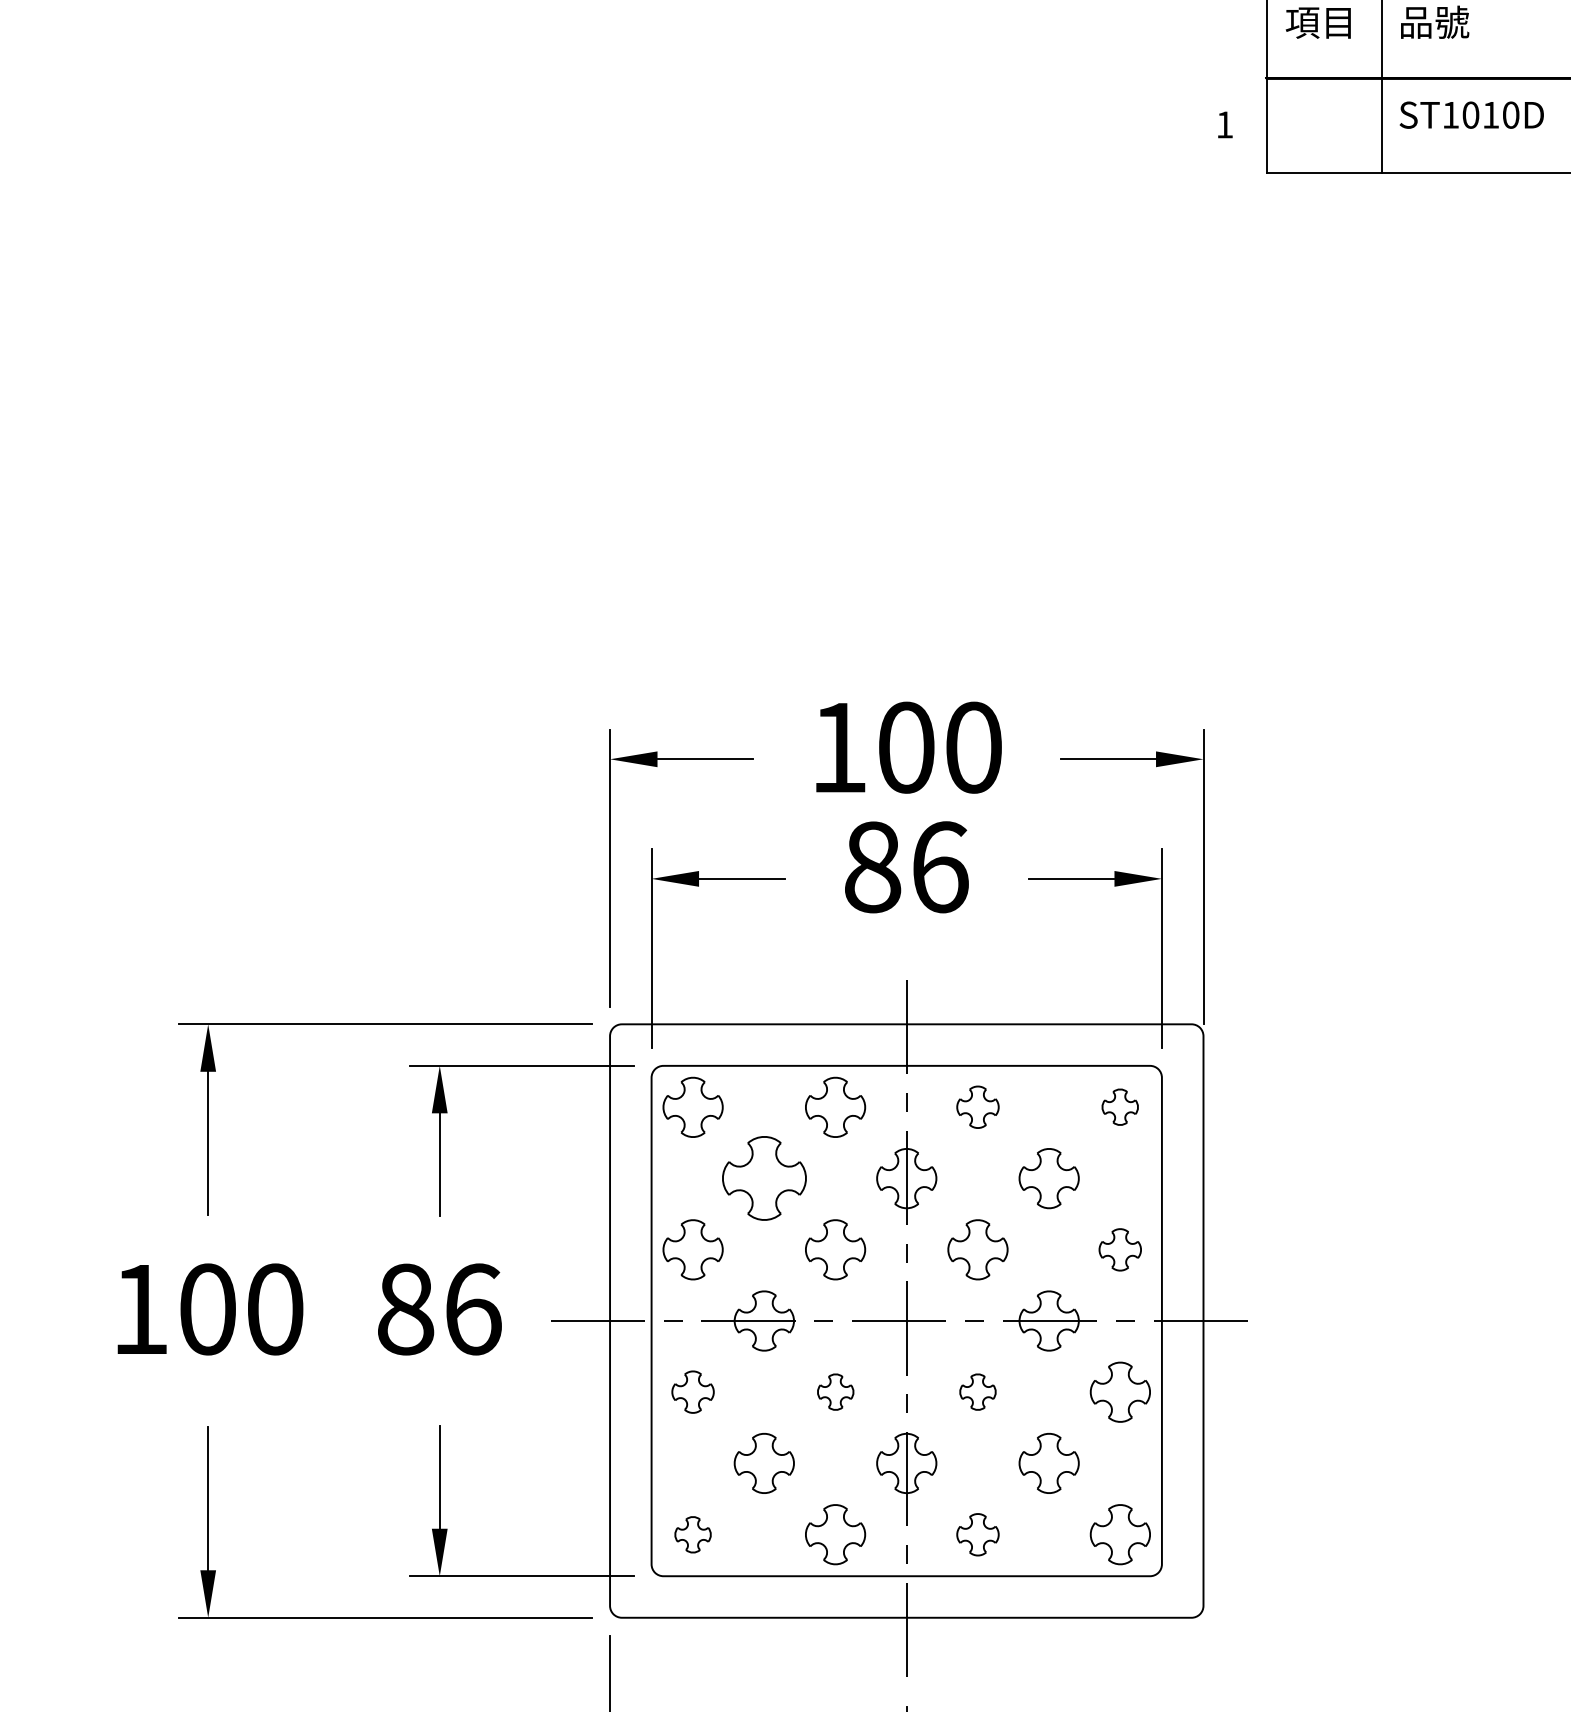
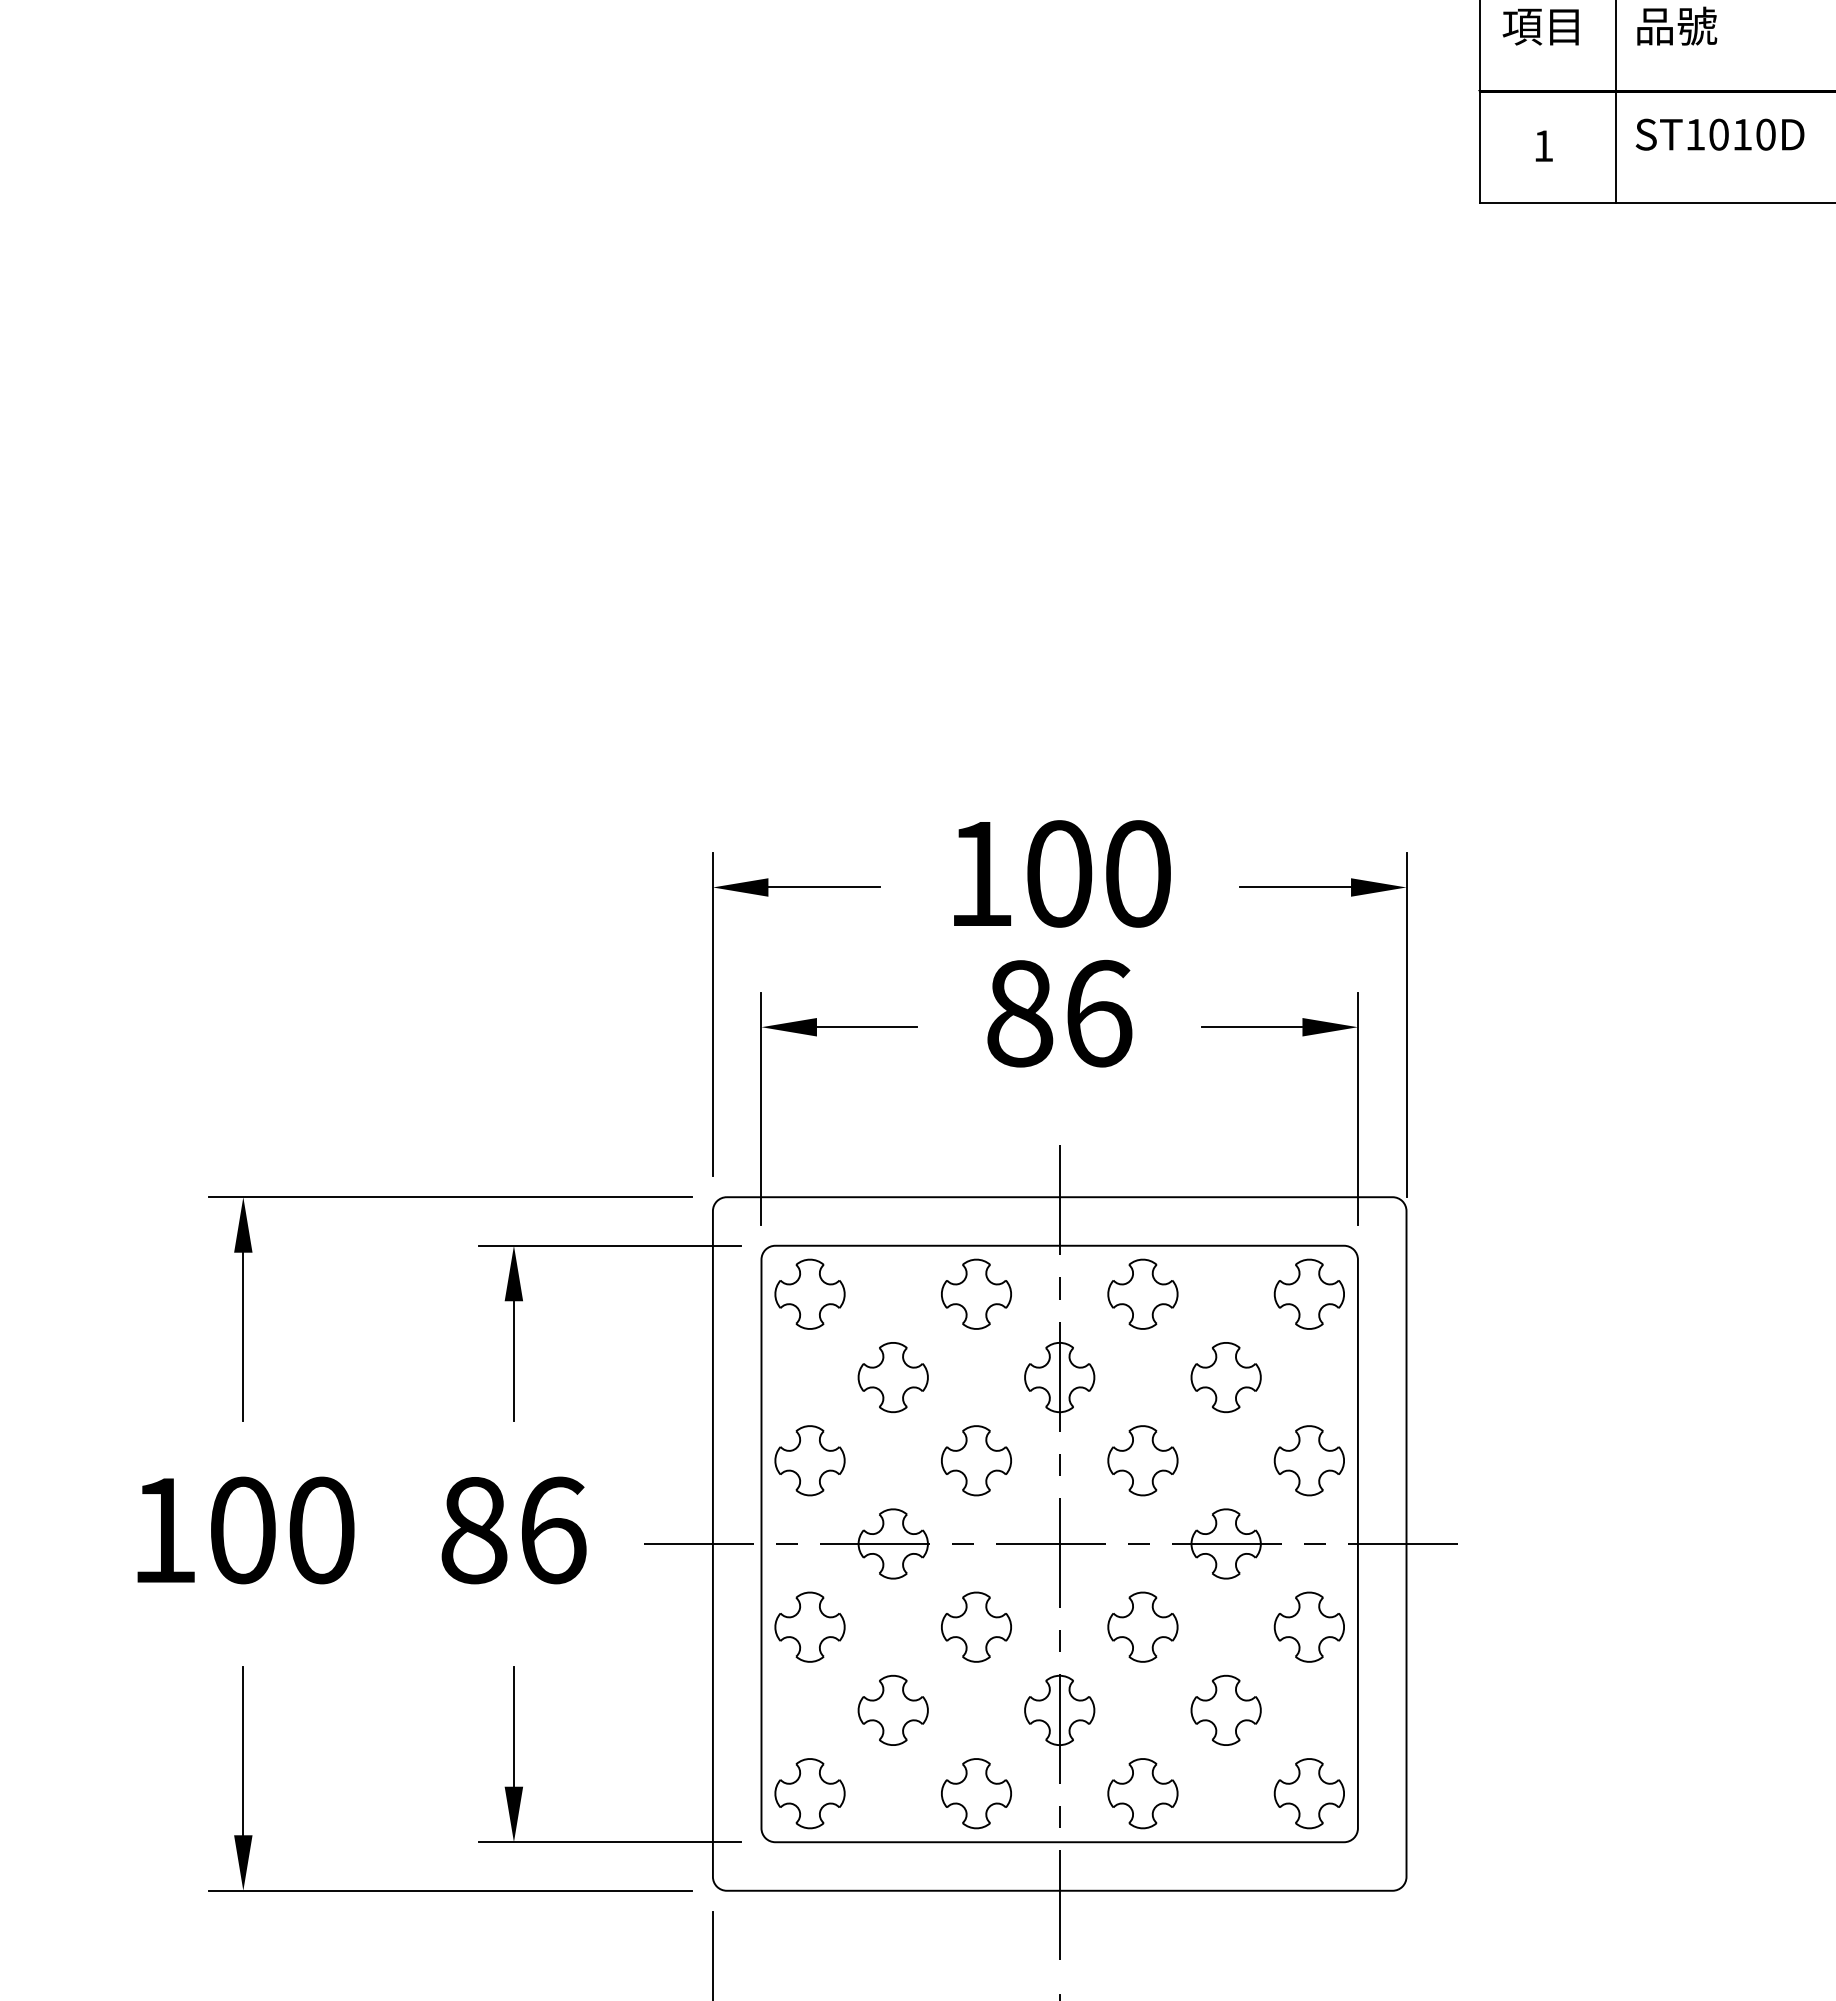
text: (1225, 124) -> (1544, 145), moved
part: (977, 1106) -> (1142, 1293), size x1.43
part: (1119, 1106) -> (1308, 1293), size x1.67
part: (763, 1178) -> (892, 1377), size x0.71
part: (1119, 1249) -> (1308, 1460), size x1.43
part: (692, 1391) -> (809, 1626), size x1.43
part: (835, 1391) -> (976, 1626), size x1.67
part: (977, 1391) -> (1142, 1626), size x1.67
part: (692, 1534) -> (809, 1793), size x1.67
part: (977, 1534) -> (1142, 1793), size x1.43

